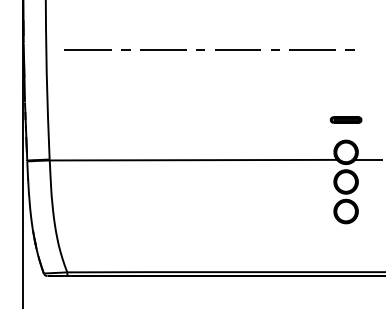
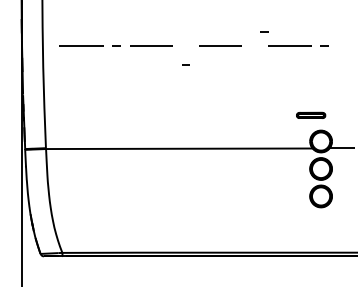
line: (200, 48) -> (185, 64), moved
line: (275, 48) -> (264, 31), moved
part: (346, 118) -> (311, 114), moved

